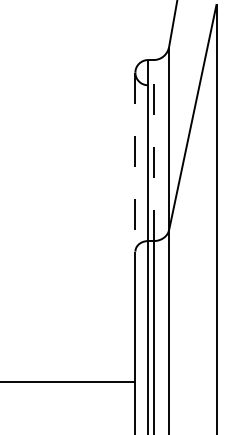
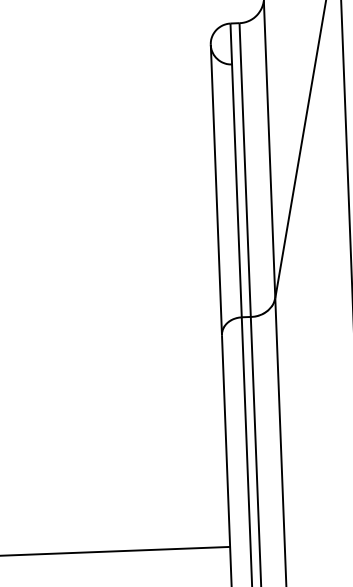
line: (153, 150) -> (245, 170), dashed -> solid
line: (135, 162) -> (216, 190), dashed -> solid

